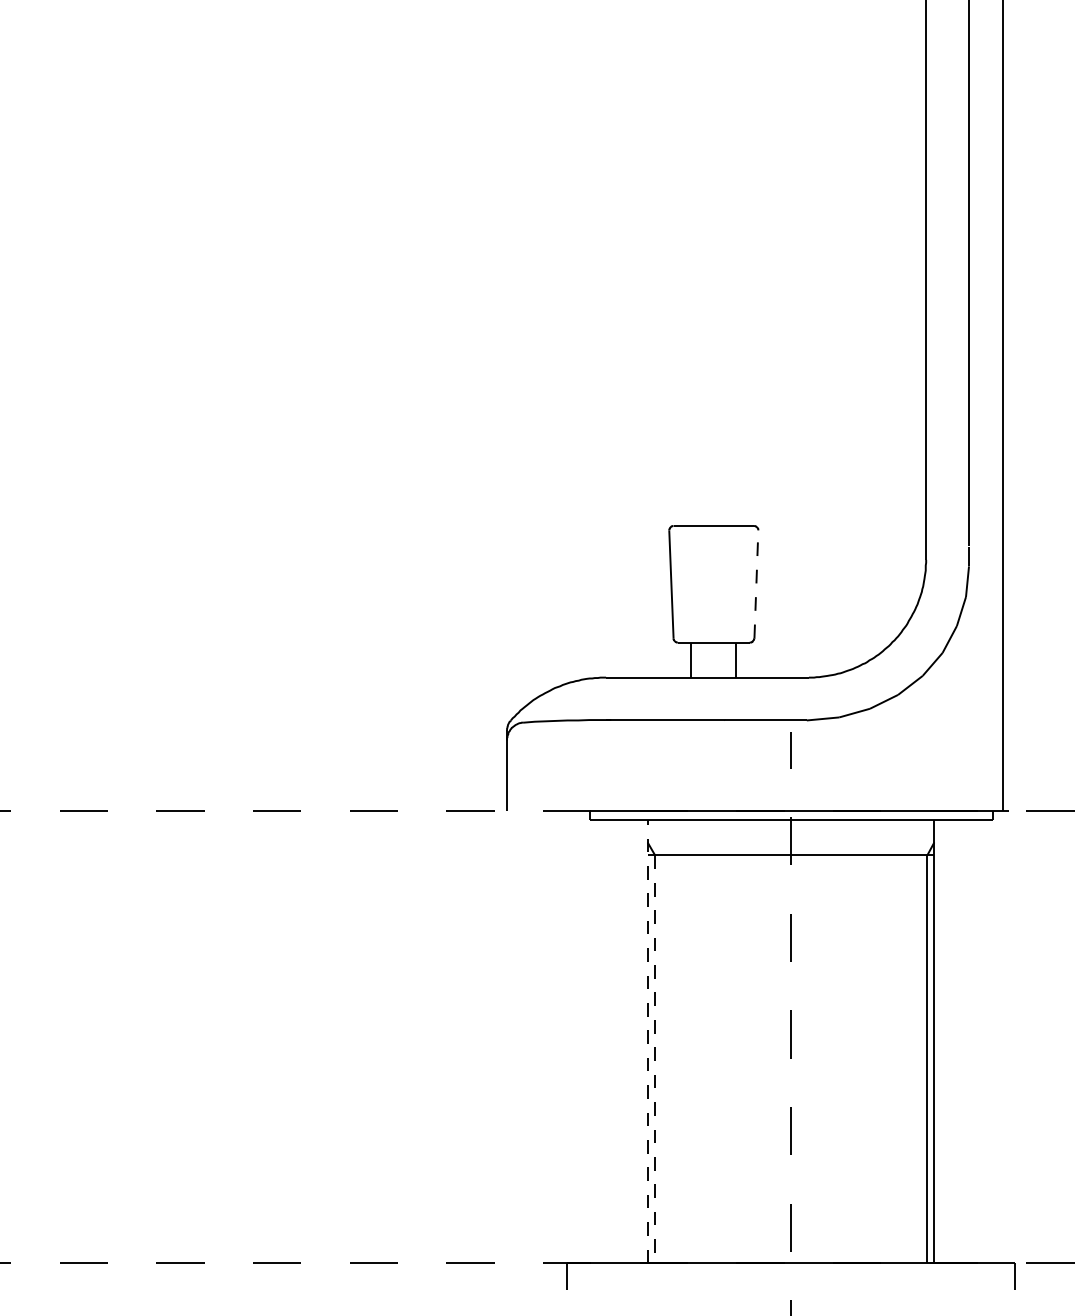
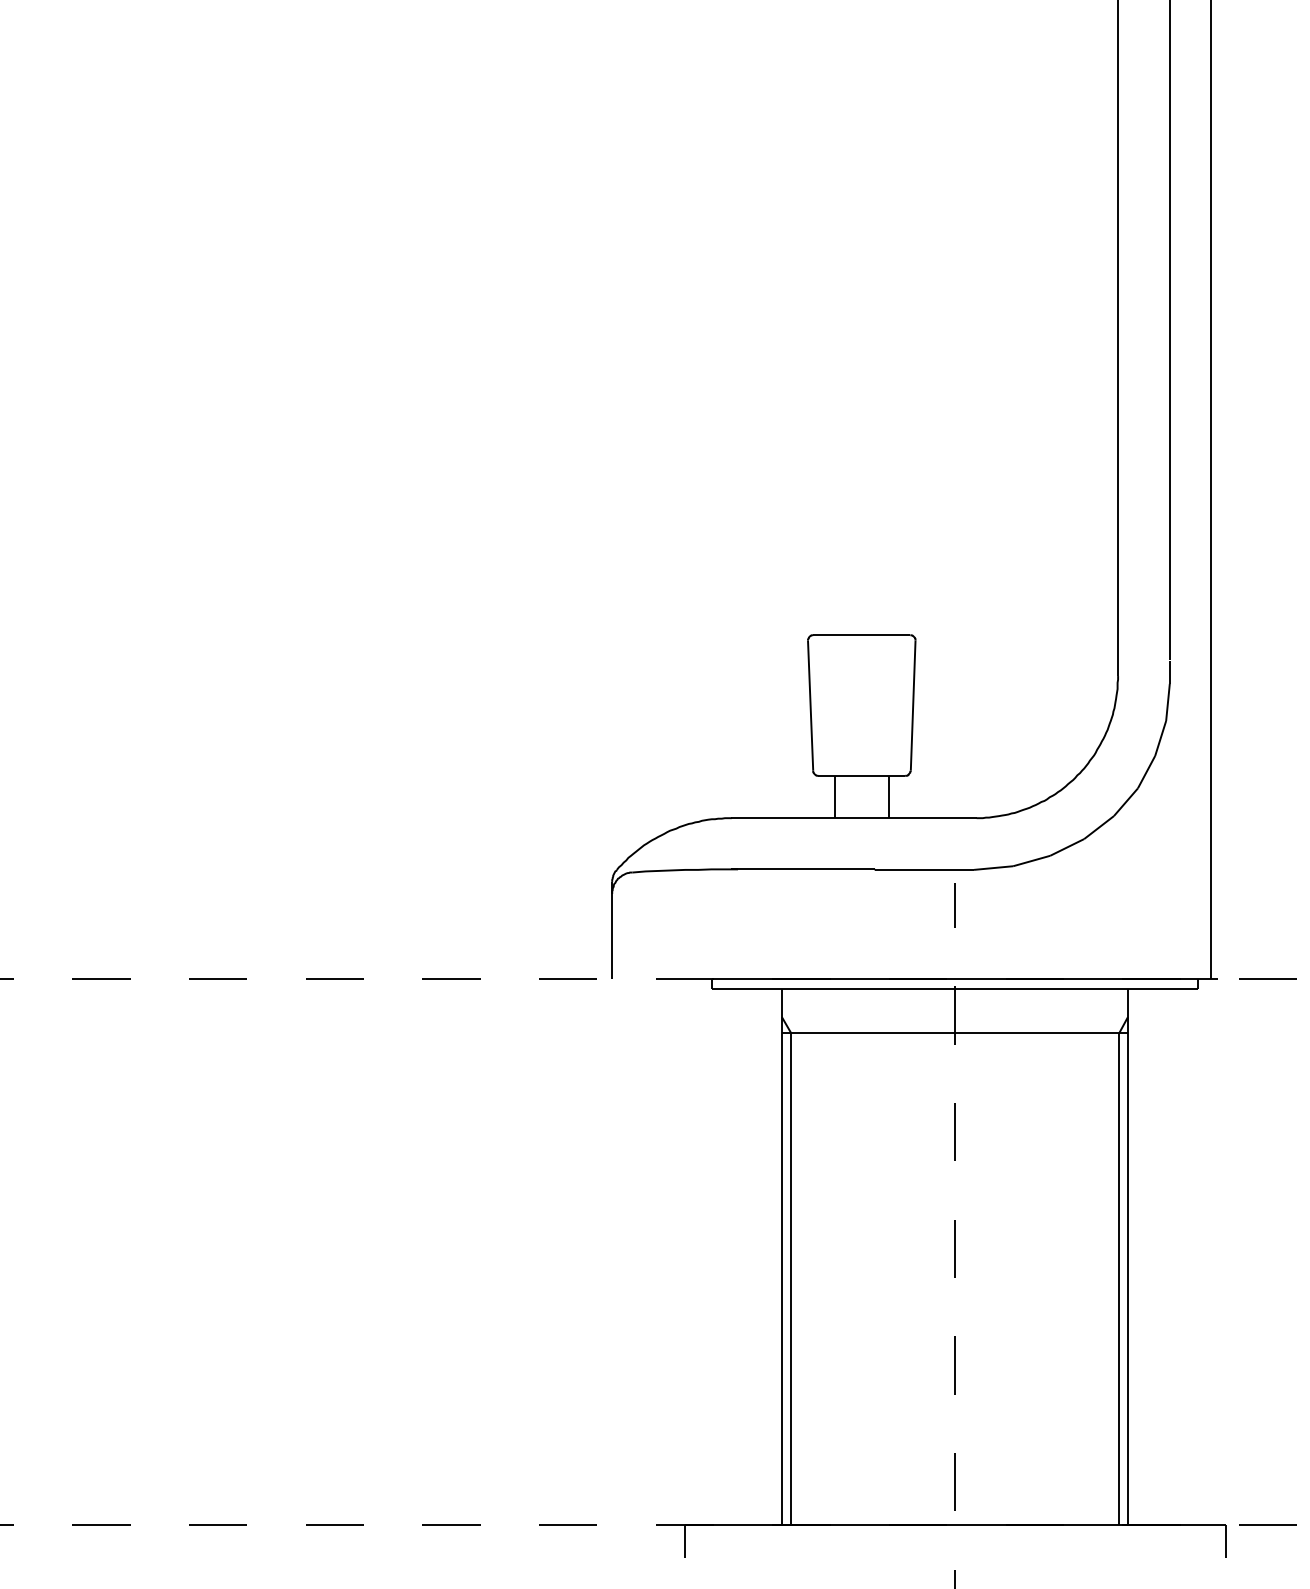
line: (756, 584) -> (913, 705), dashed -> solid
line: (647, 1041) -> (781, 1257), dashed -> solid
line: (655, 1059) -> (791, 1279), dashed -> solid

